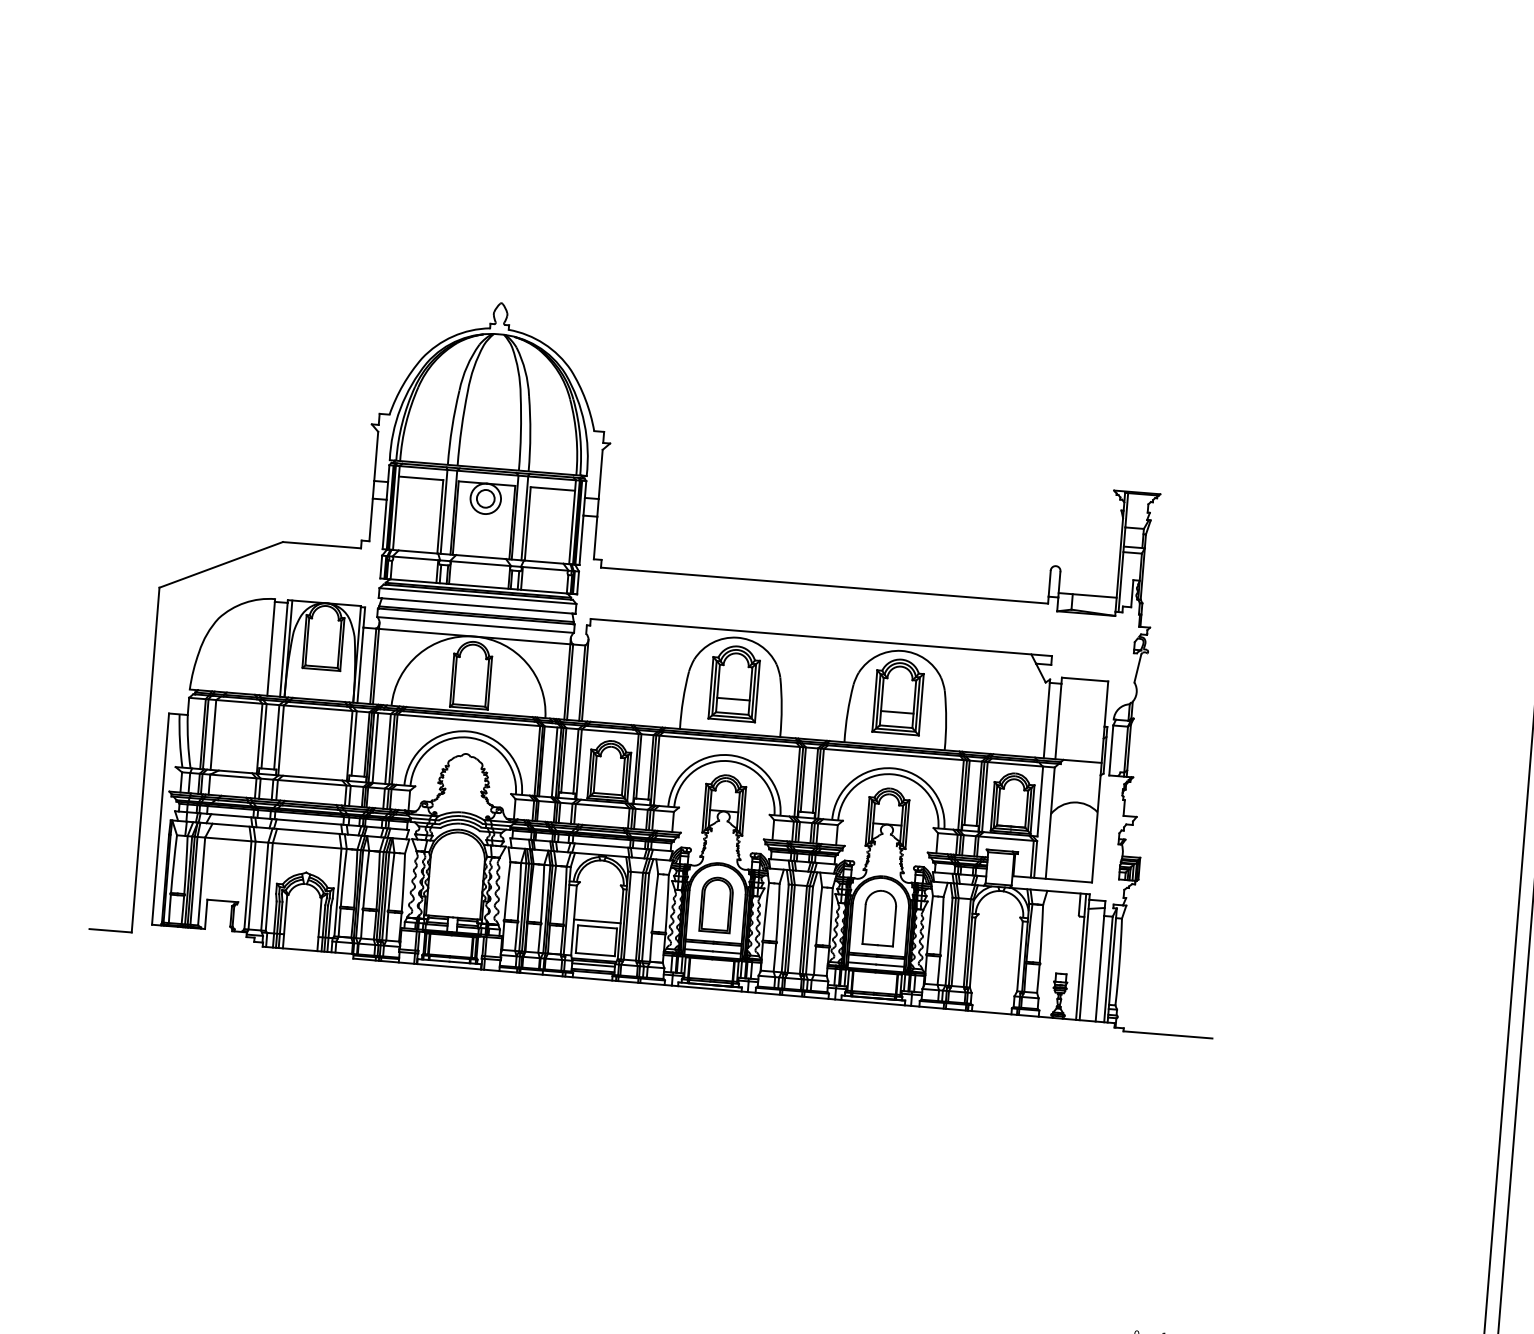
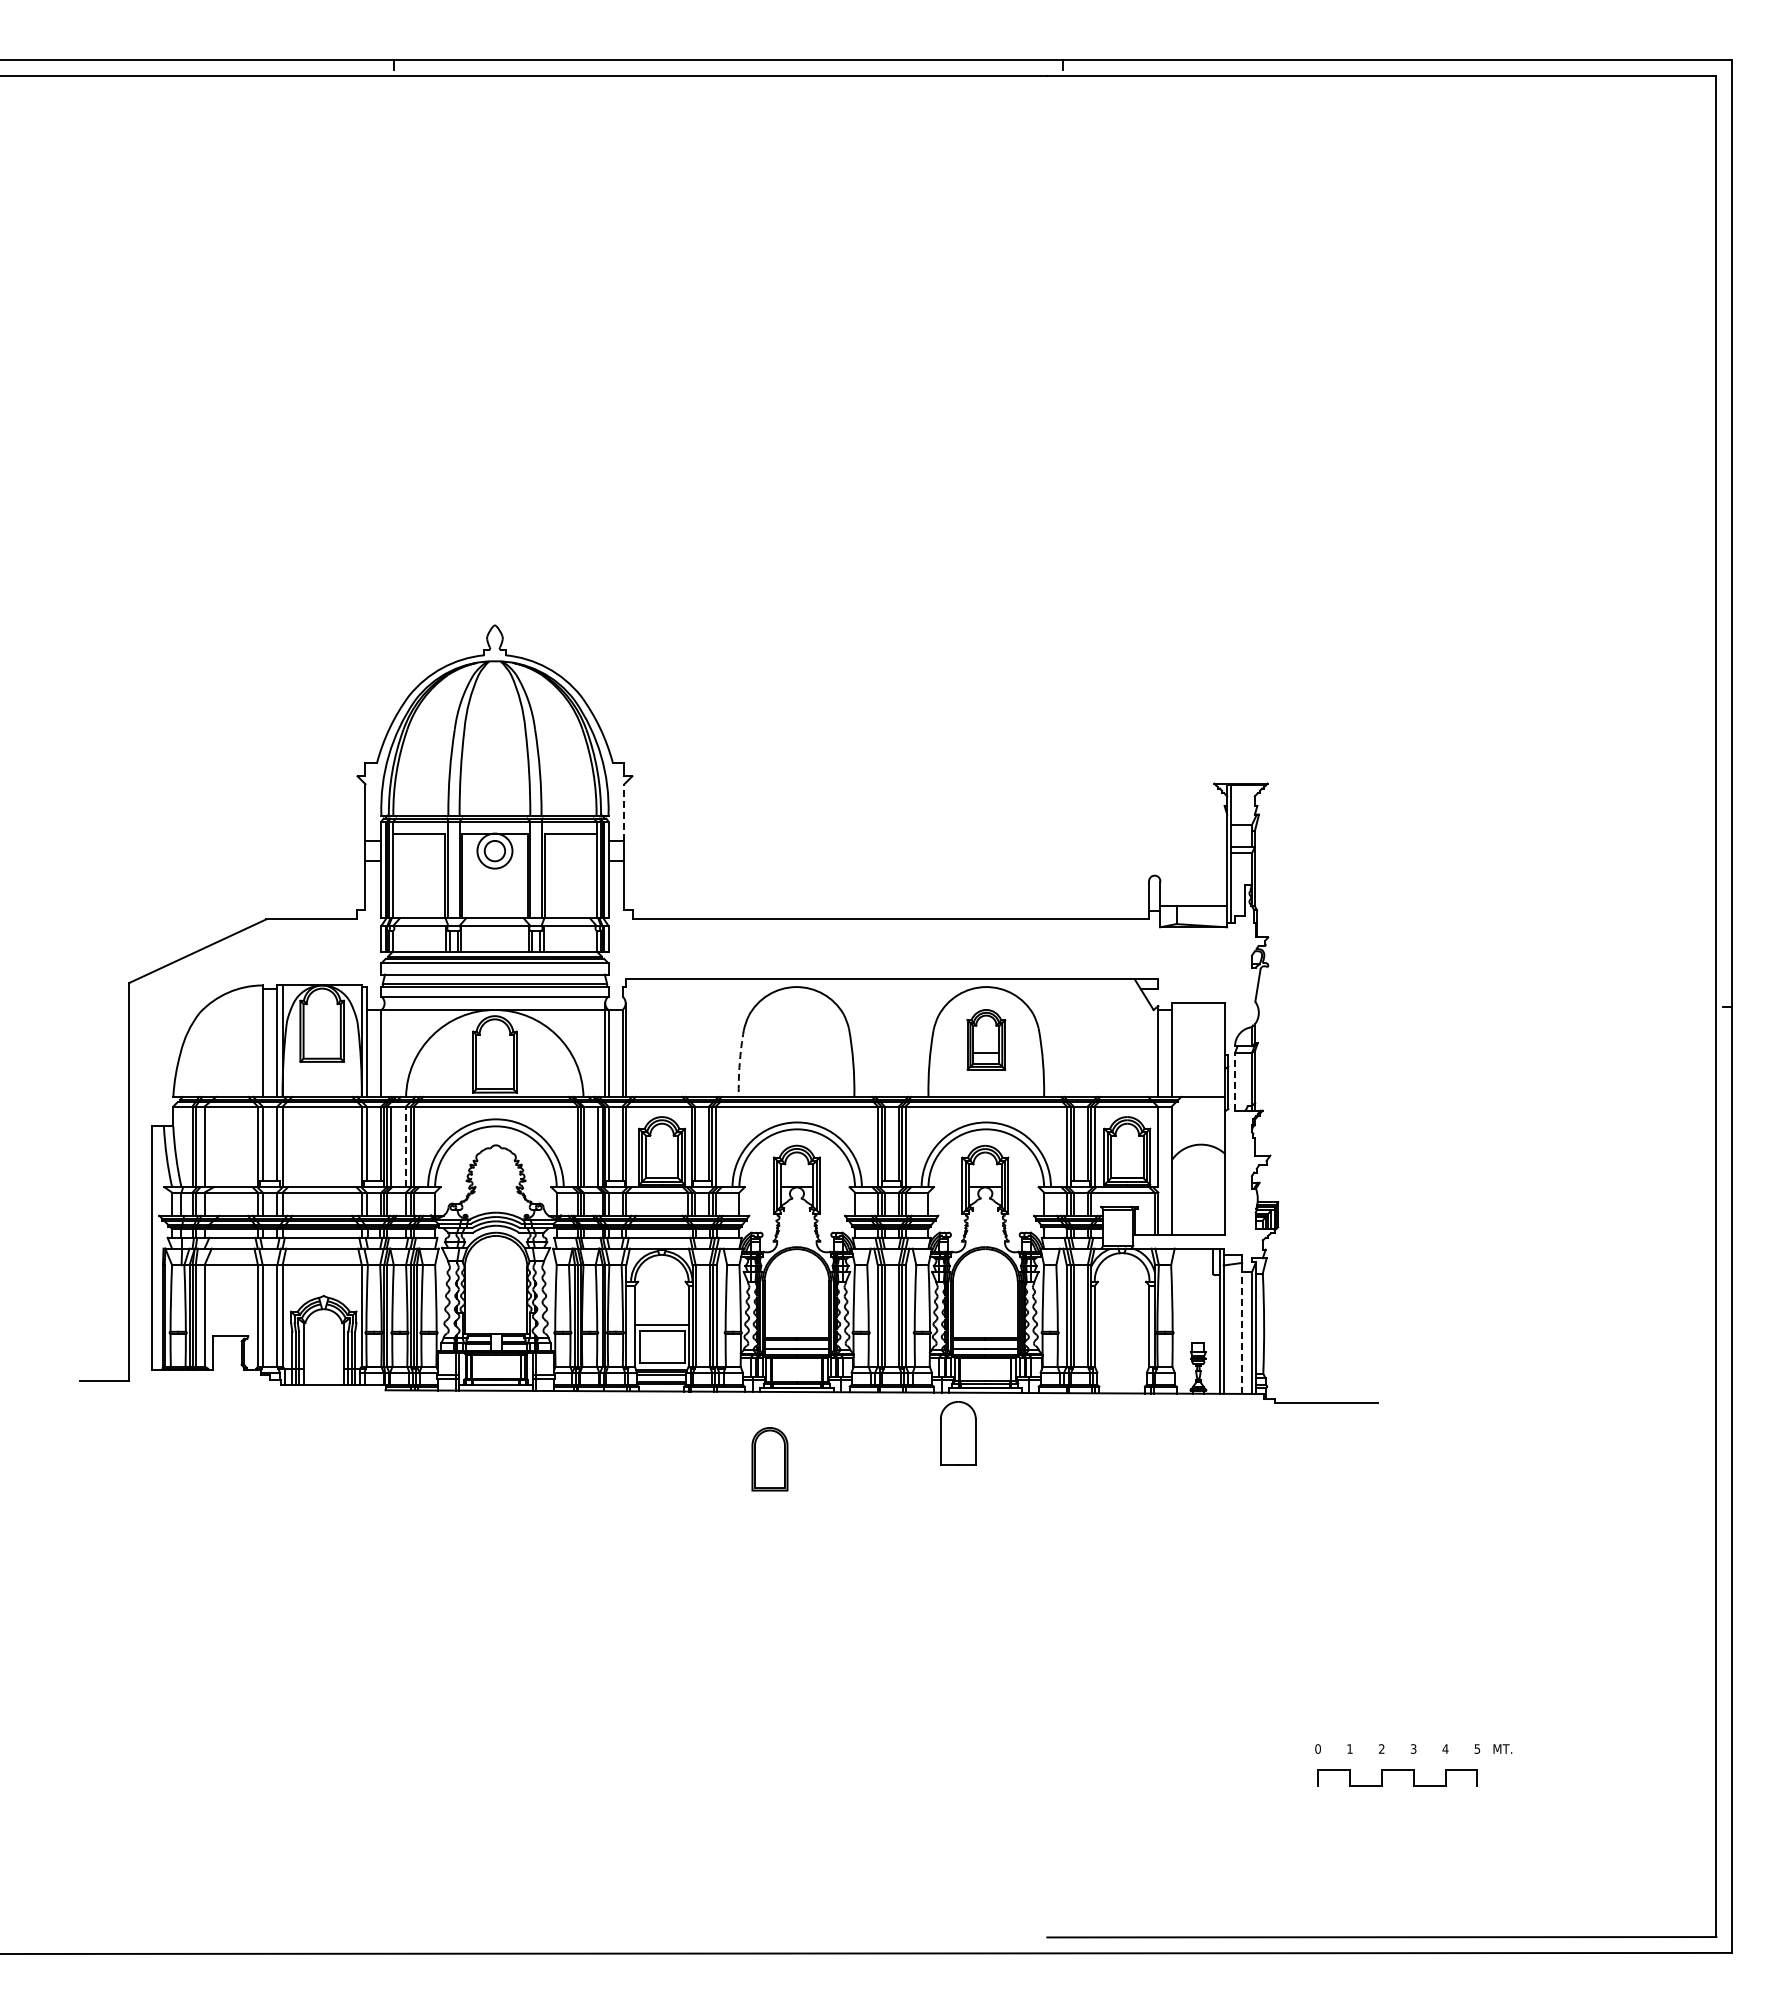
line: (600, 474) -> (624, 812), solid -> dashed
line: (376, 663) -> (384, 1049), removed
part: (734, 683) -> (797, 1039), removed
part: (898, 696) -> (986, 1039), size x0.7
arc: (682, 700) -> (739, 1063), solid -> dashed
line: (388, 748) -> (406, 1146), solid -> dashed
line: (1111, 750) -> (1235, 1081), solid -> dashed
part: (716, 905) -> (769, 1459), moved
part: (880, 918) -> (958, 1433), moved
line: (1100, 969) -> (1242, 1333), solid -> dashed

